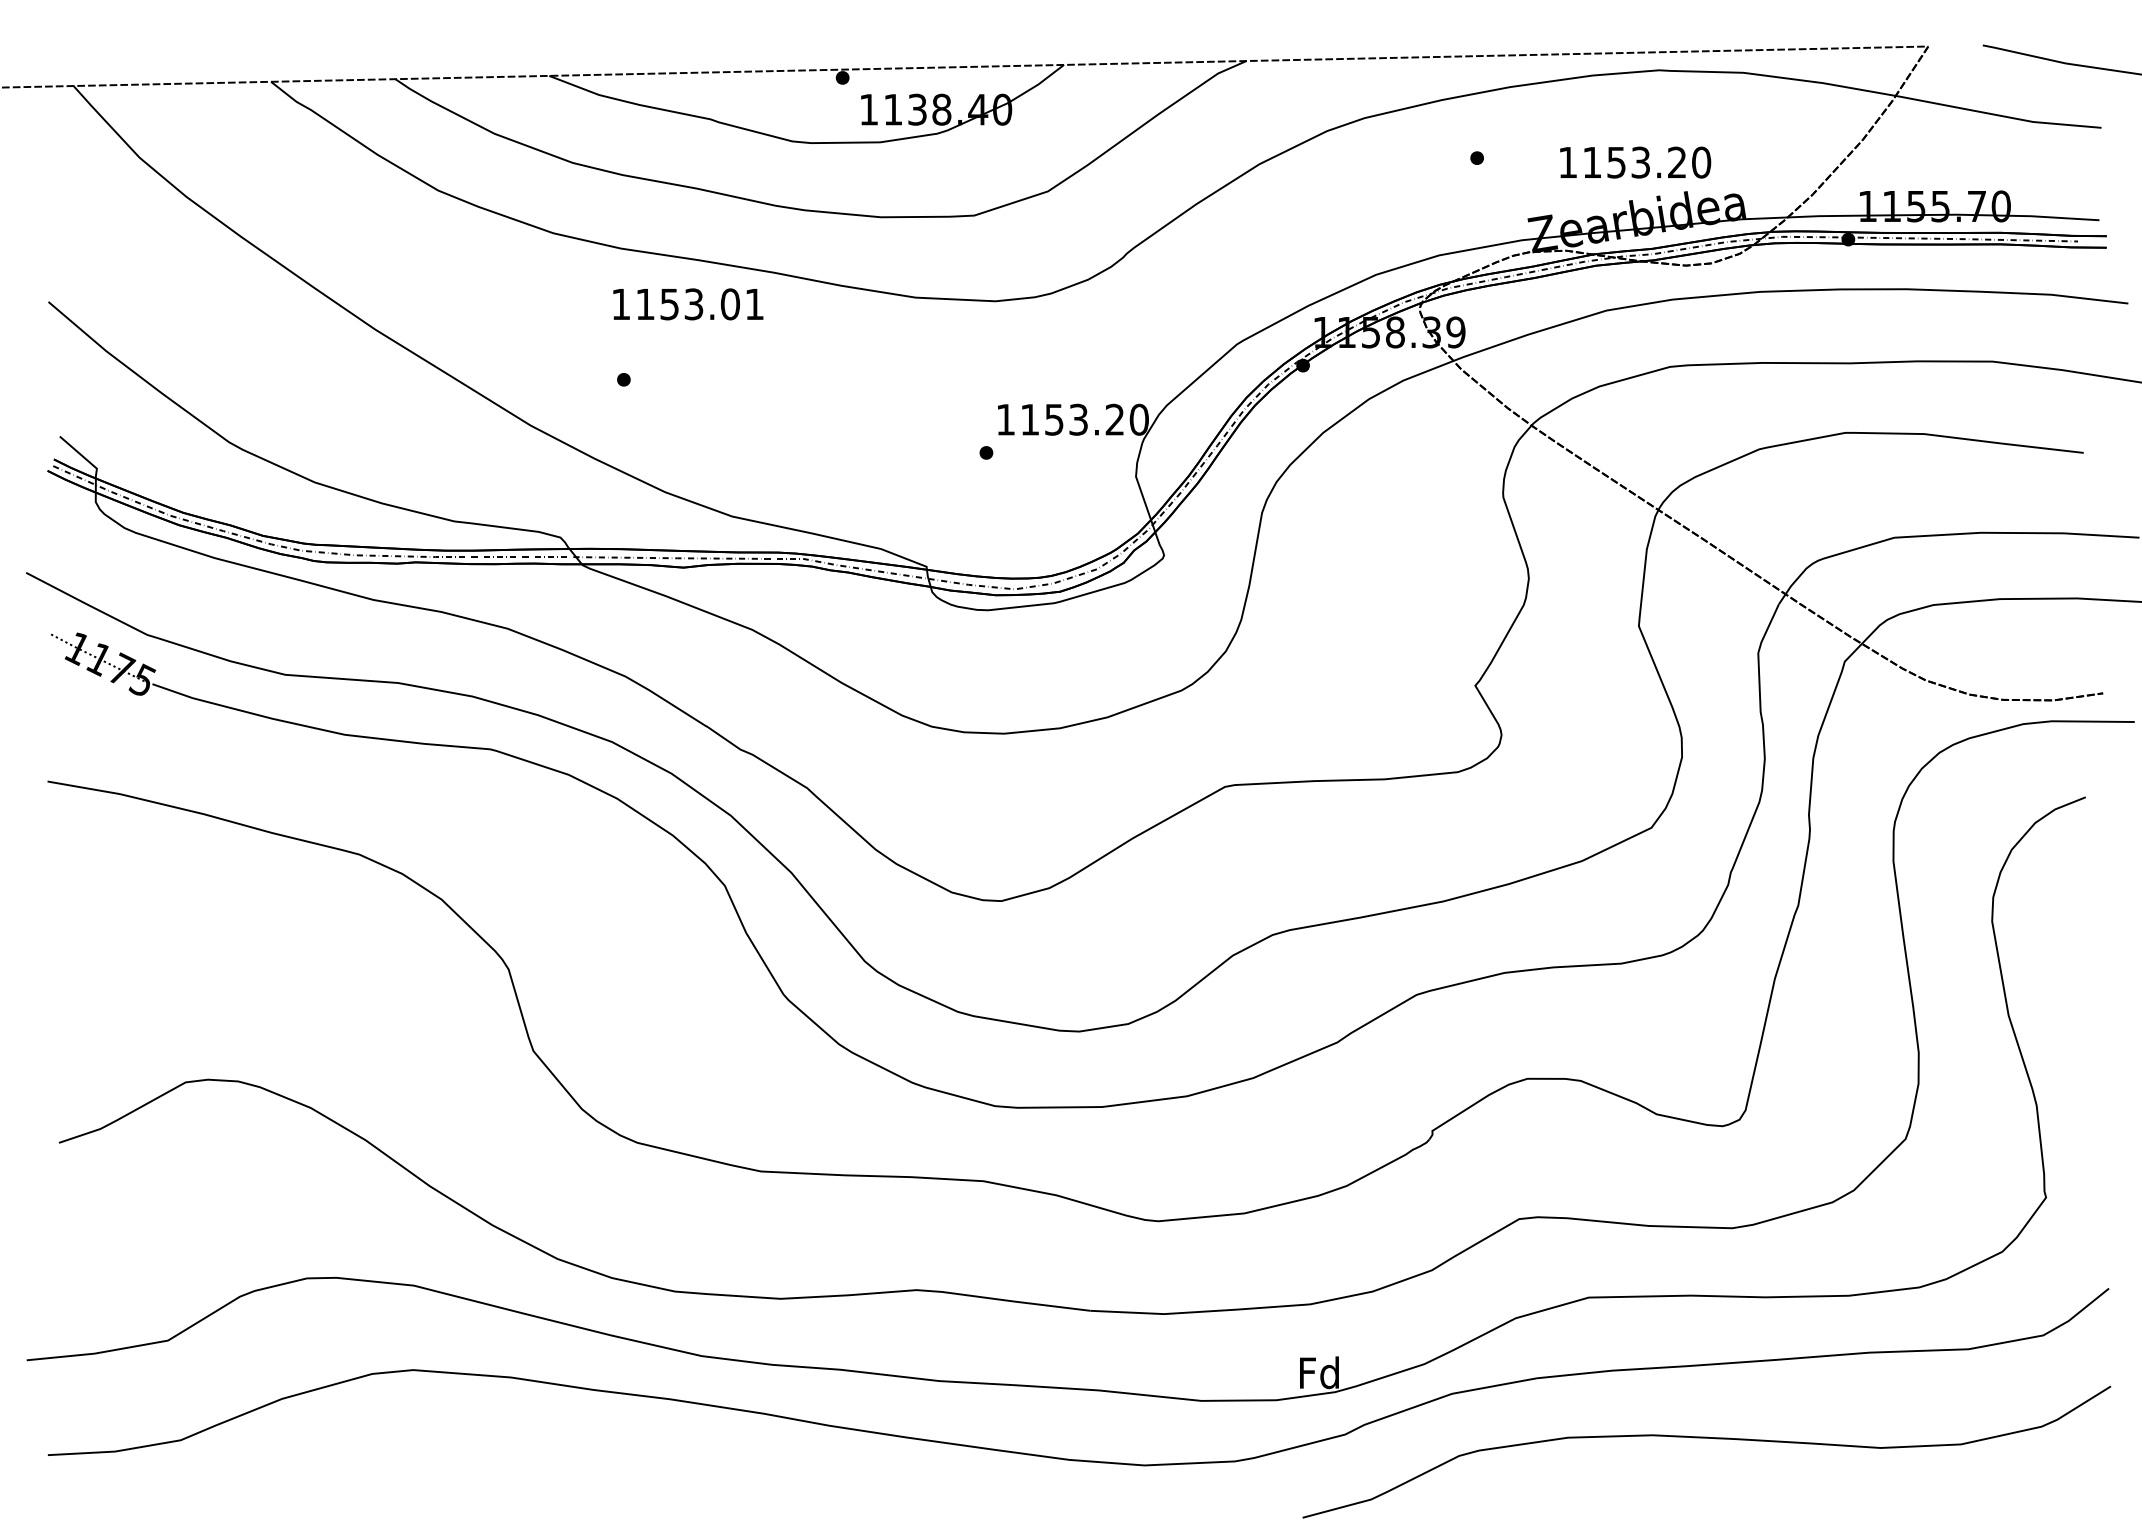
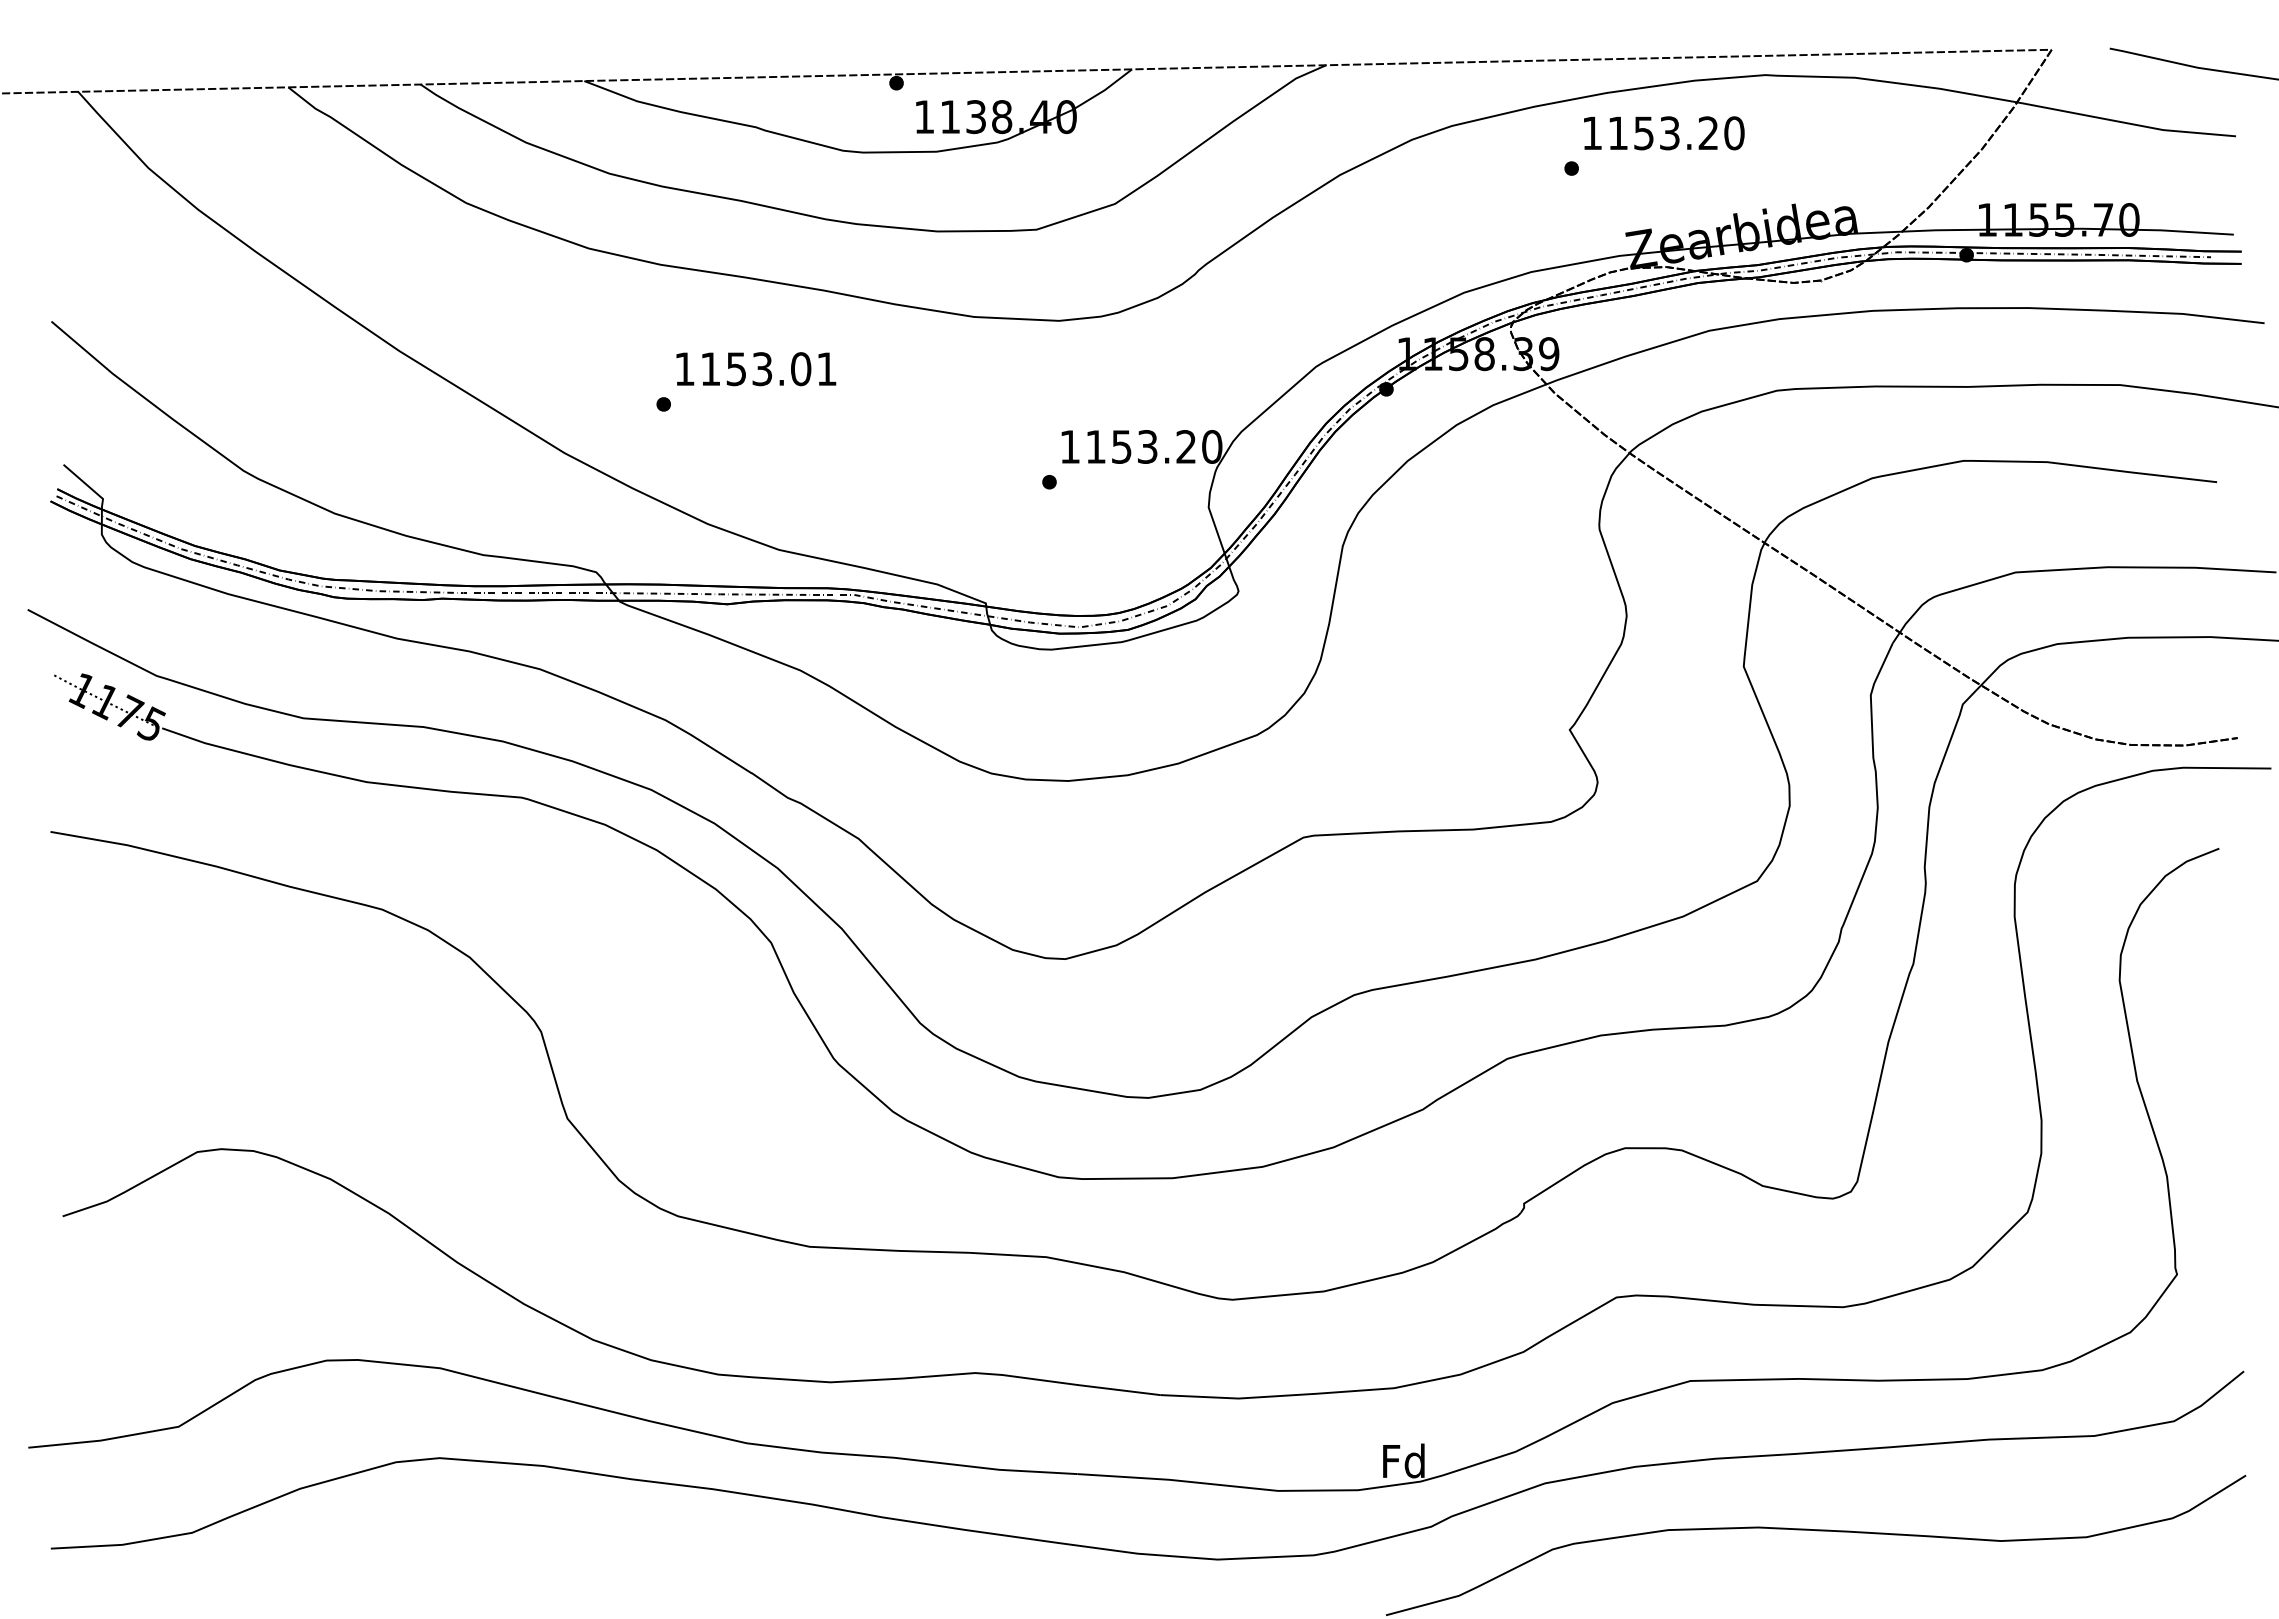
text: (1635, 162) -> (1664, 133), moved
text: (688, 304) -> (756, 369), moved

